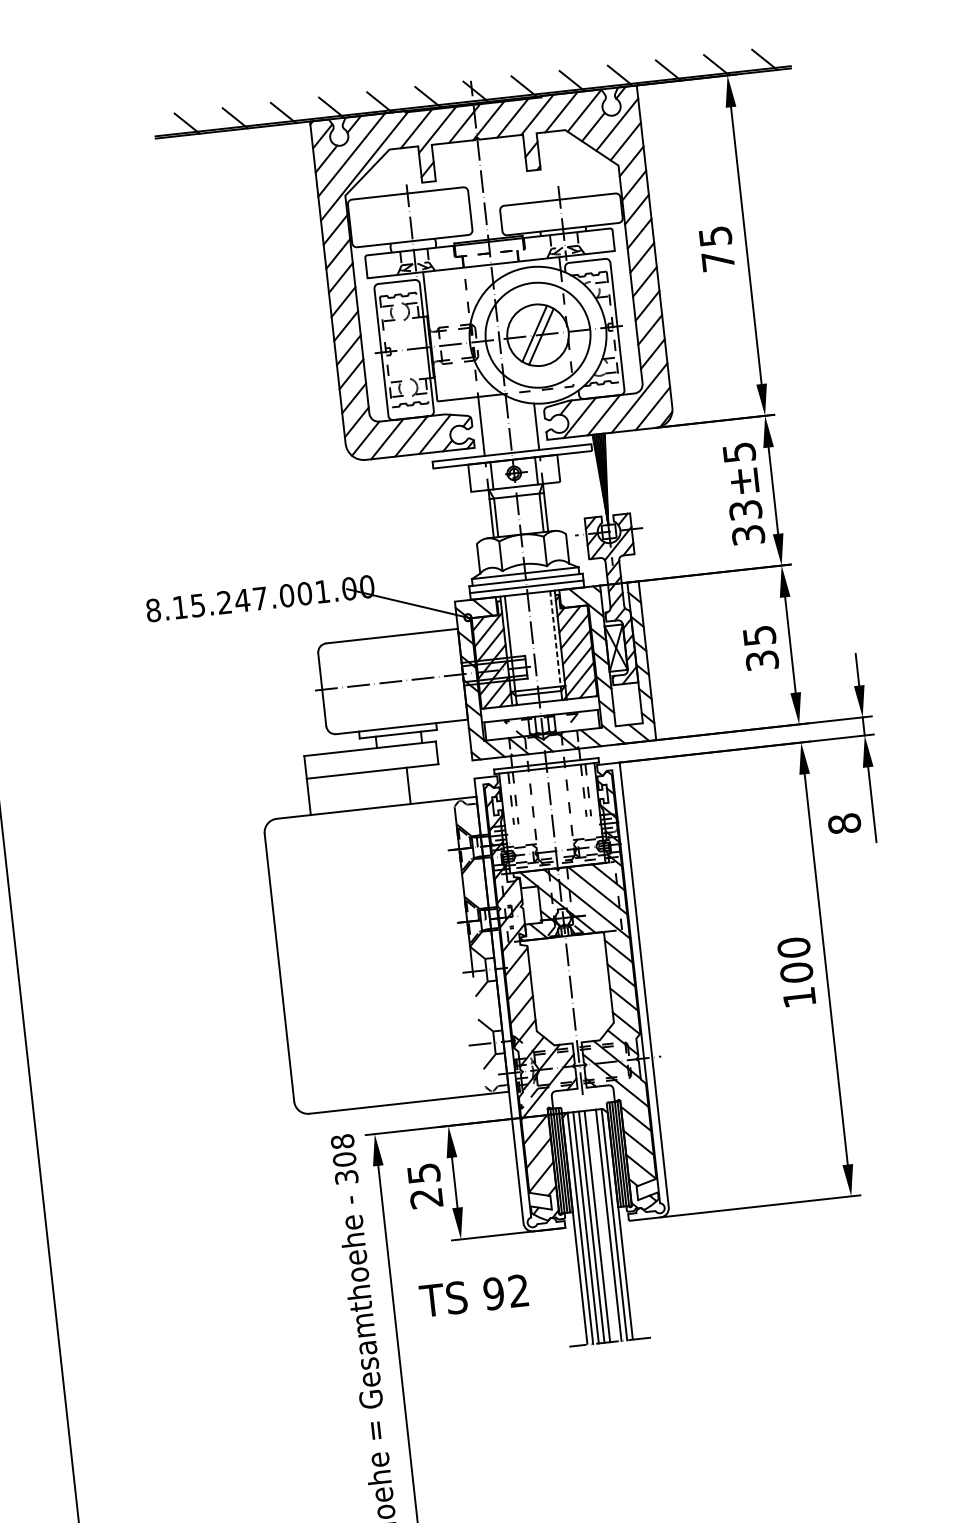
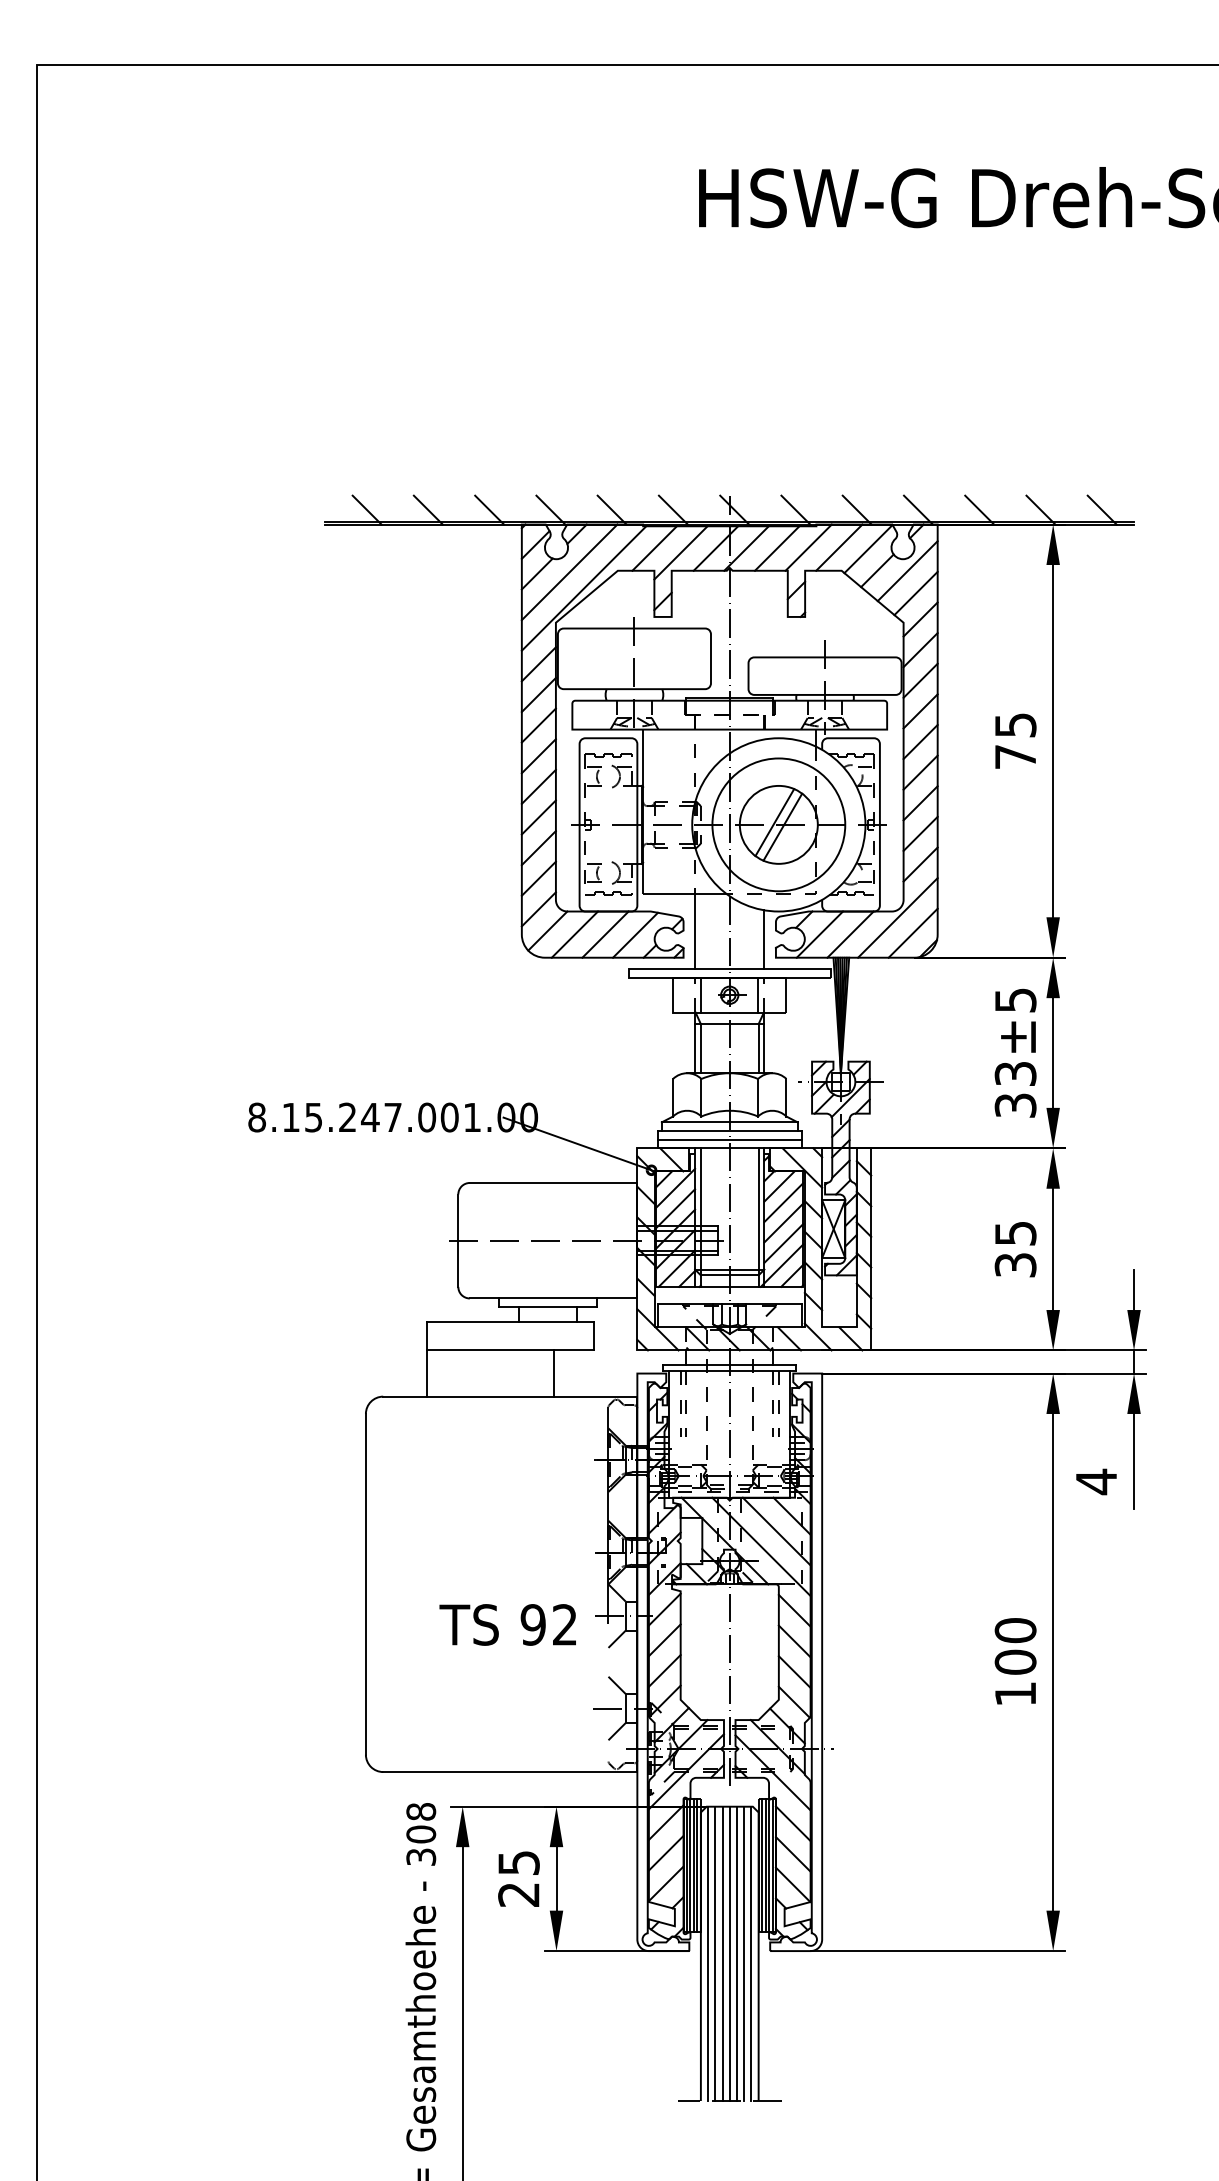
line: (555, 640) -> (758, 1211), dashed -> solid
text: (844, 823) -> (1096, 1481), 8 -> 4
line: (602, 1225) -> (736, 1953), added
text: (473, 1295) -> (507, 1624), moved

